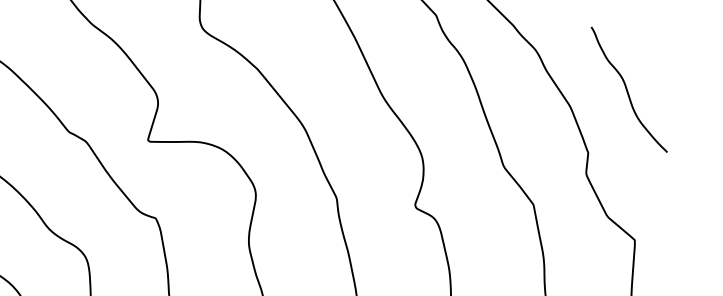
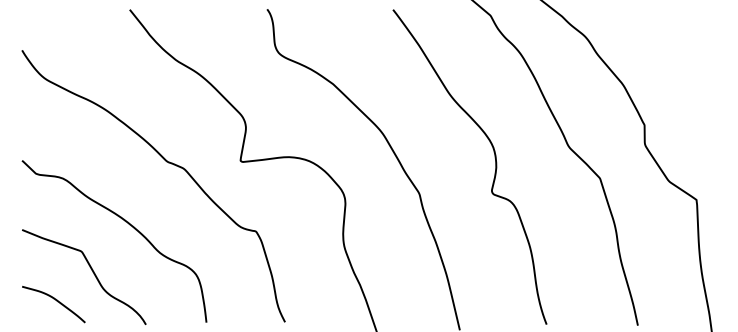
curve: (628, 90) -> (674, 63), removed

